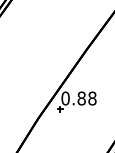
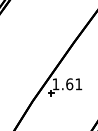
text: (79, 98) -> (67, 84), 0.88 -> 1.61

